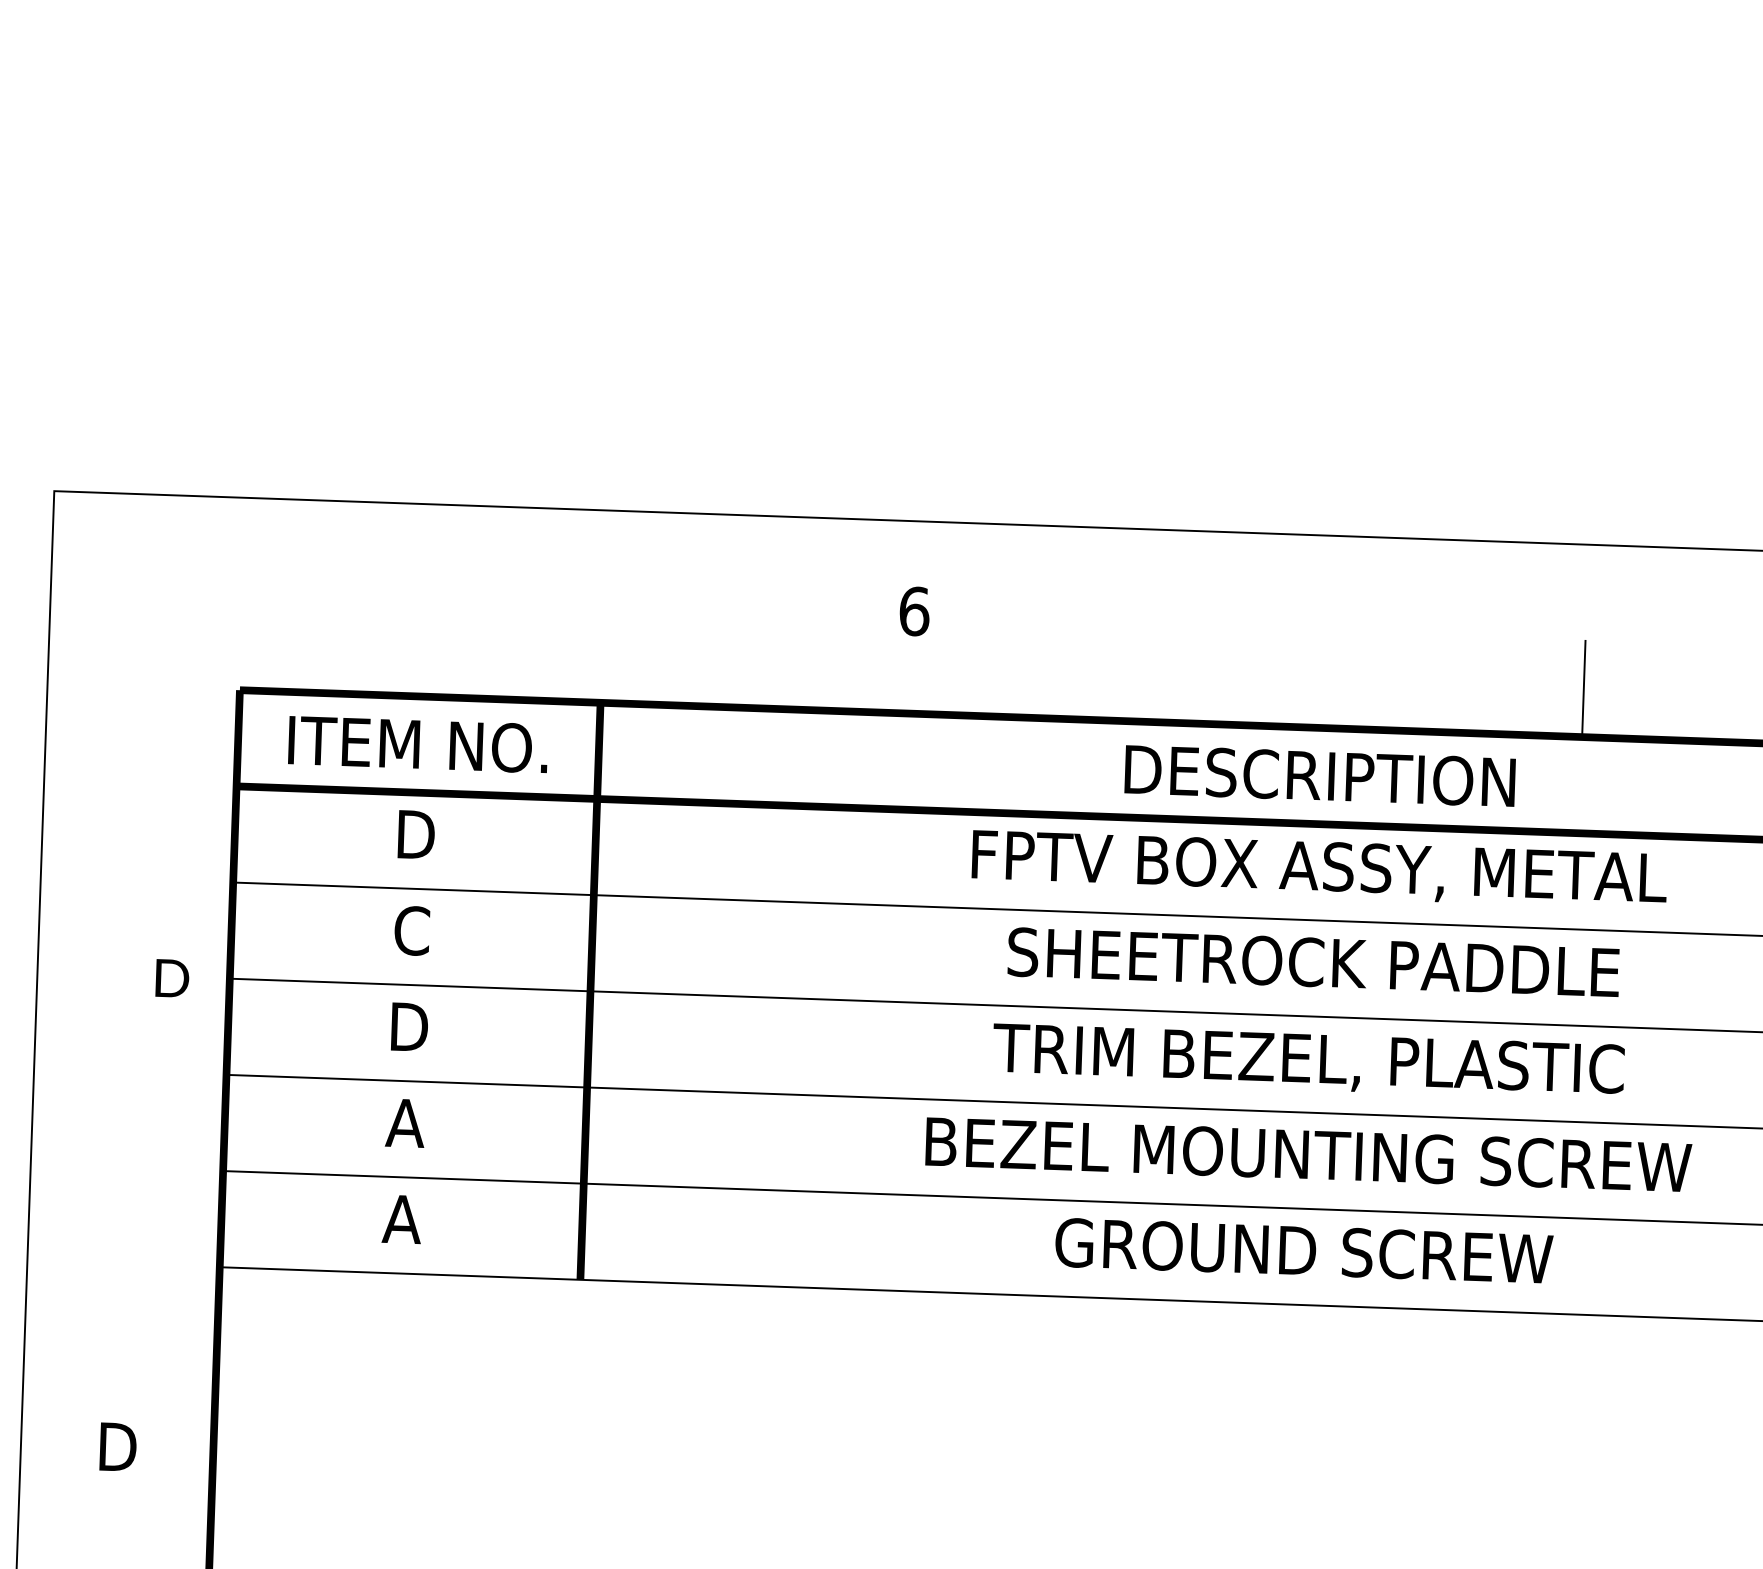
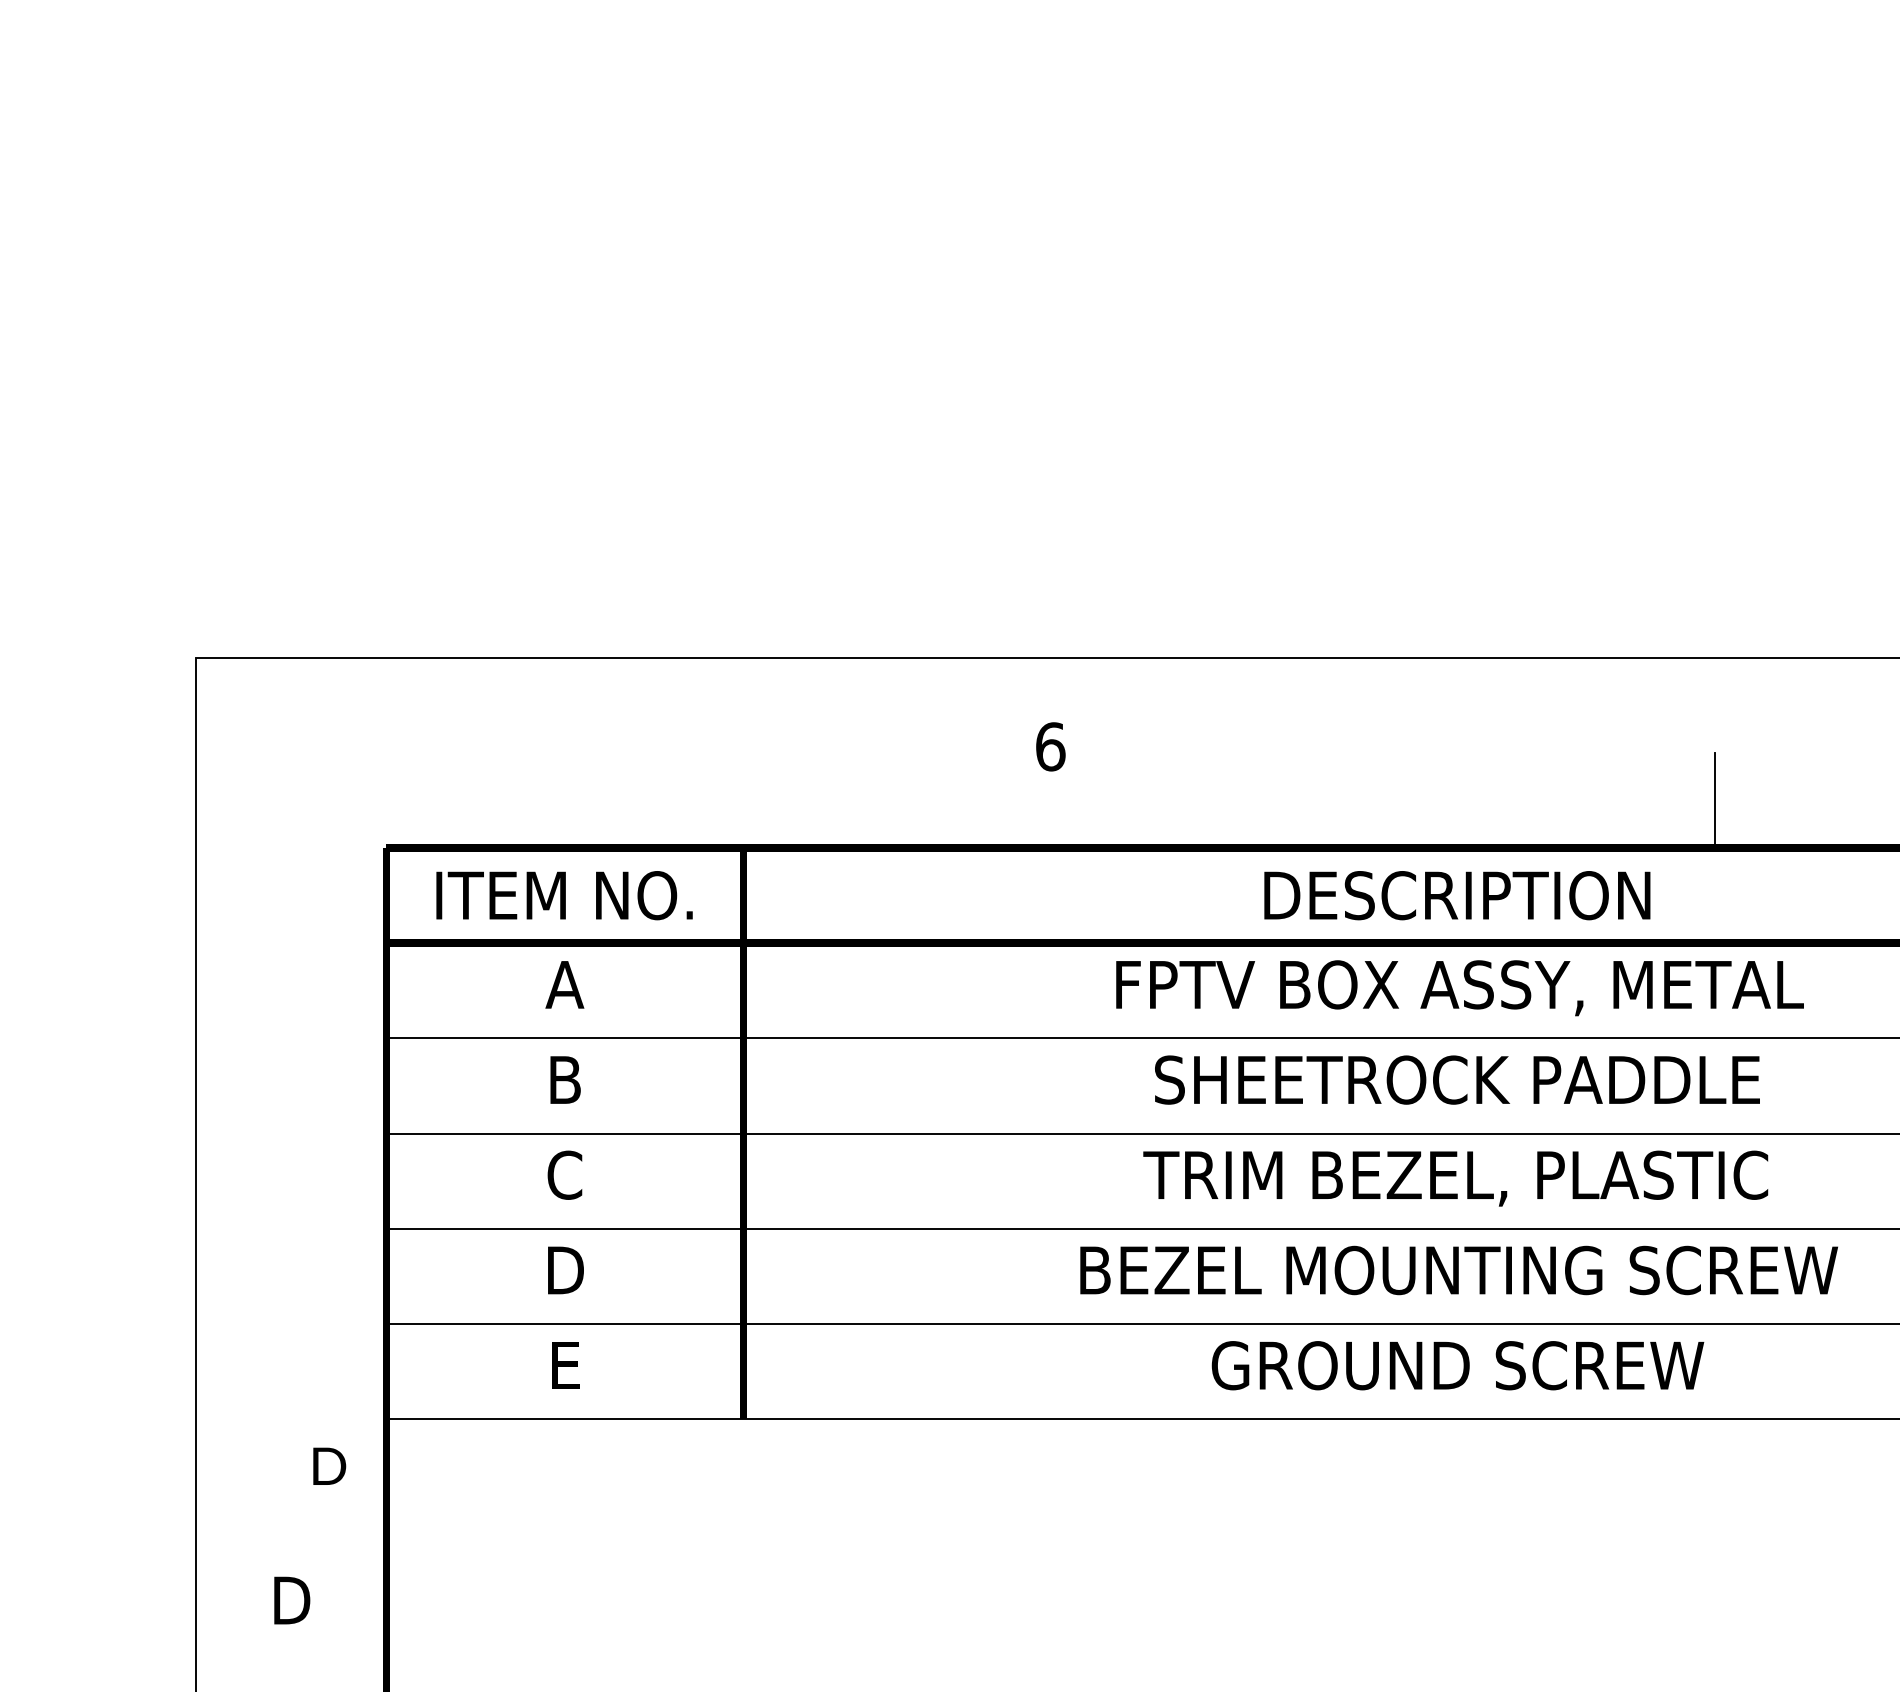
text: (415, 834) -> (564, 984), D -> A
text: (411, 930) -> (564, 1079), C -> B
text: (172, 977) -> (329, 1465), moved
text: (409, 1026) -> (565, 1174), D -> C
text: (404, 1123) -> (564, 1270), A -> D
text: (401, 1219) -> (564, 1365), A -> E

